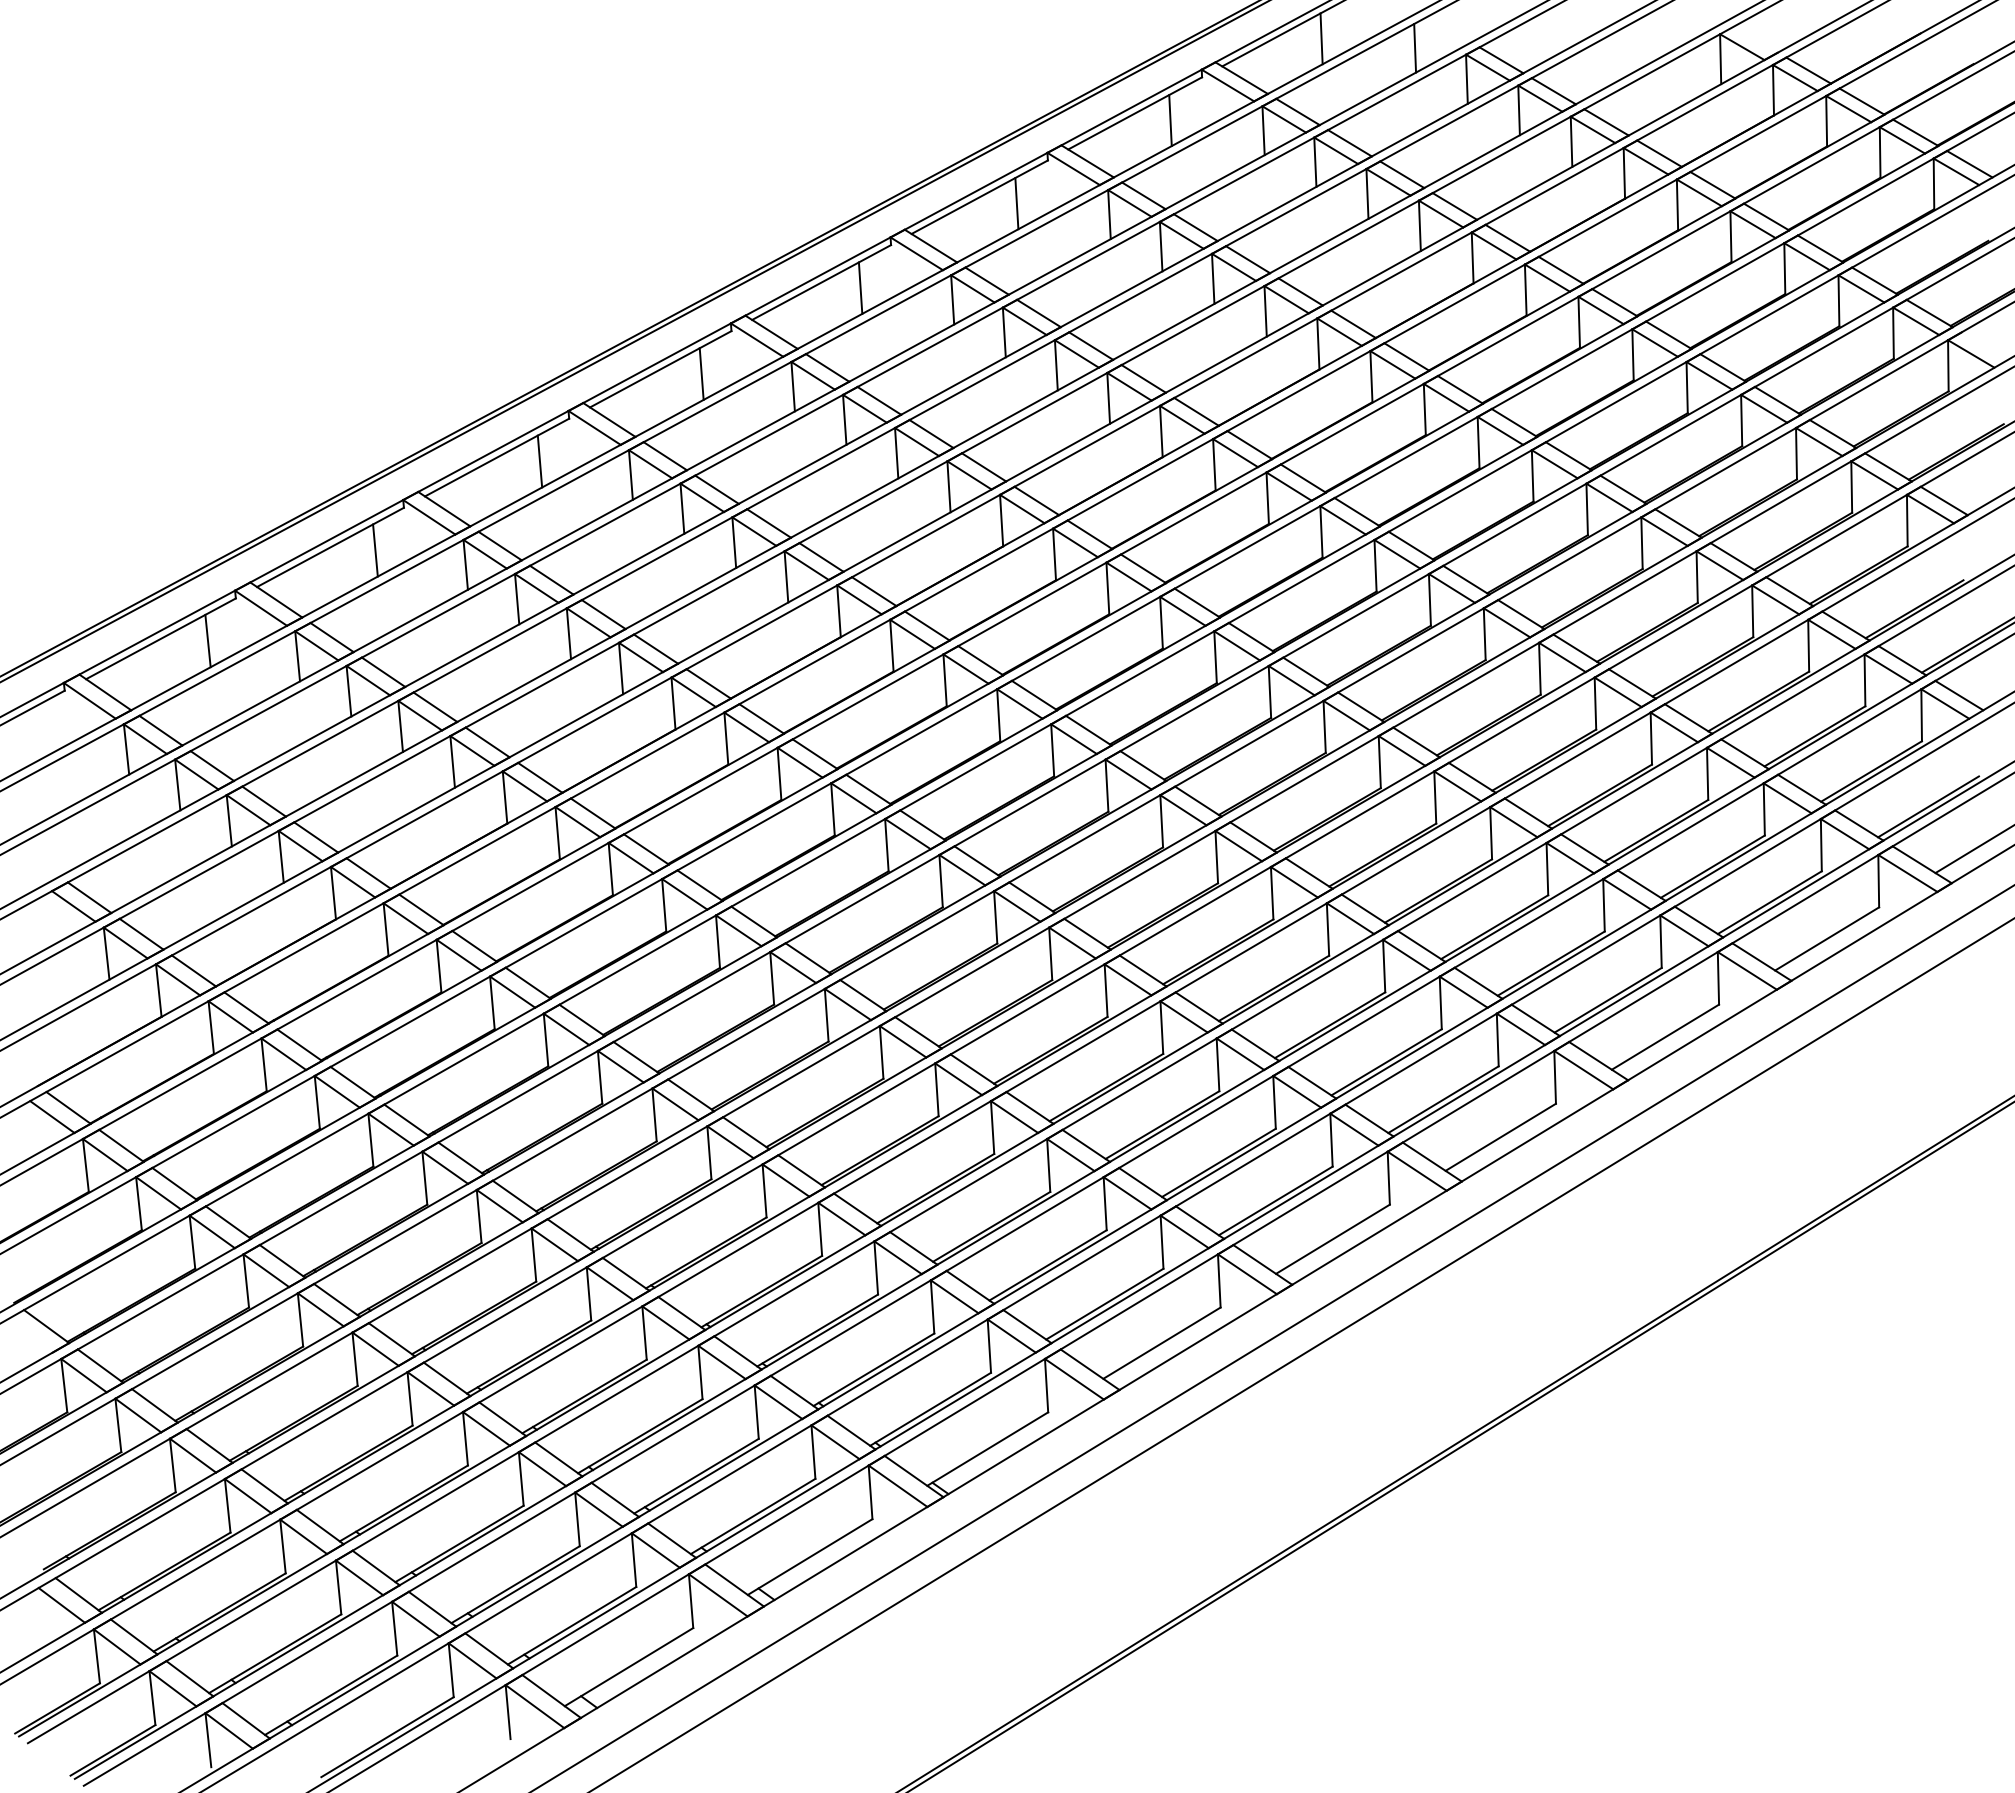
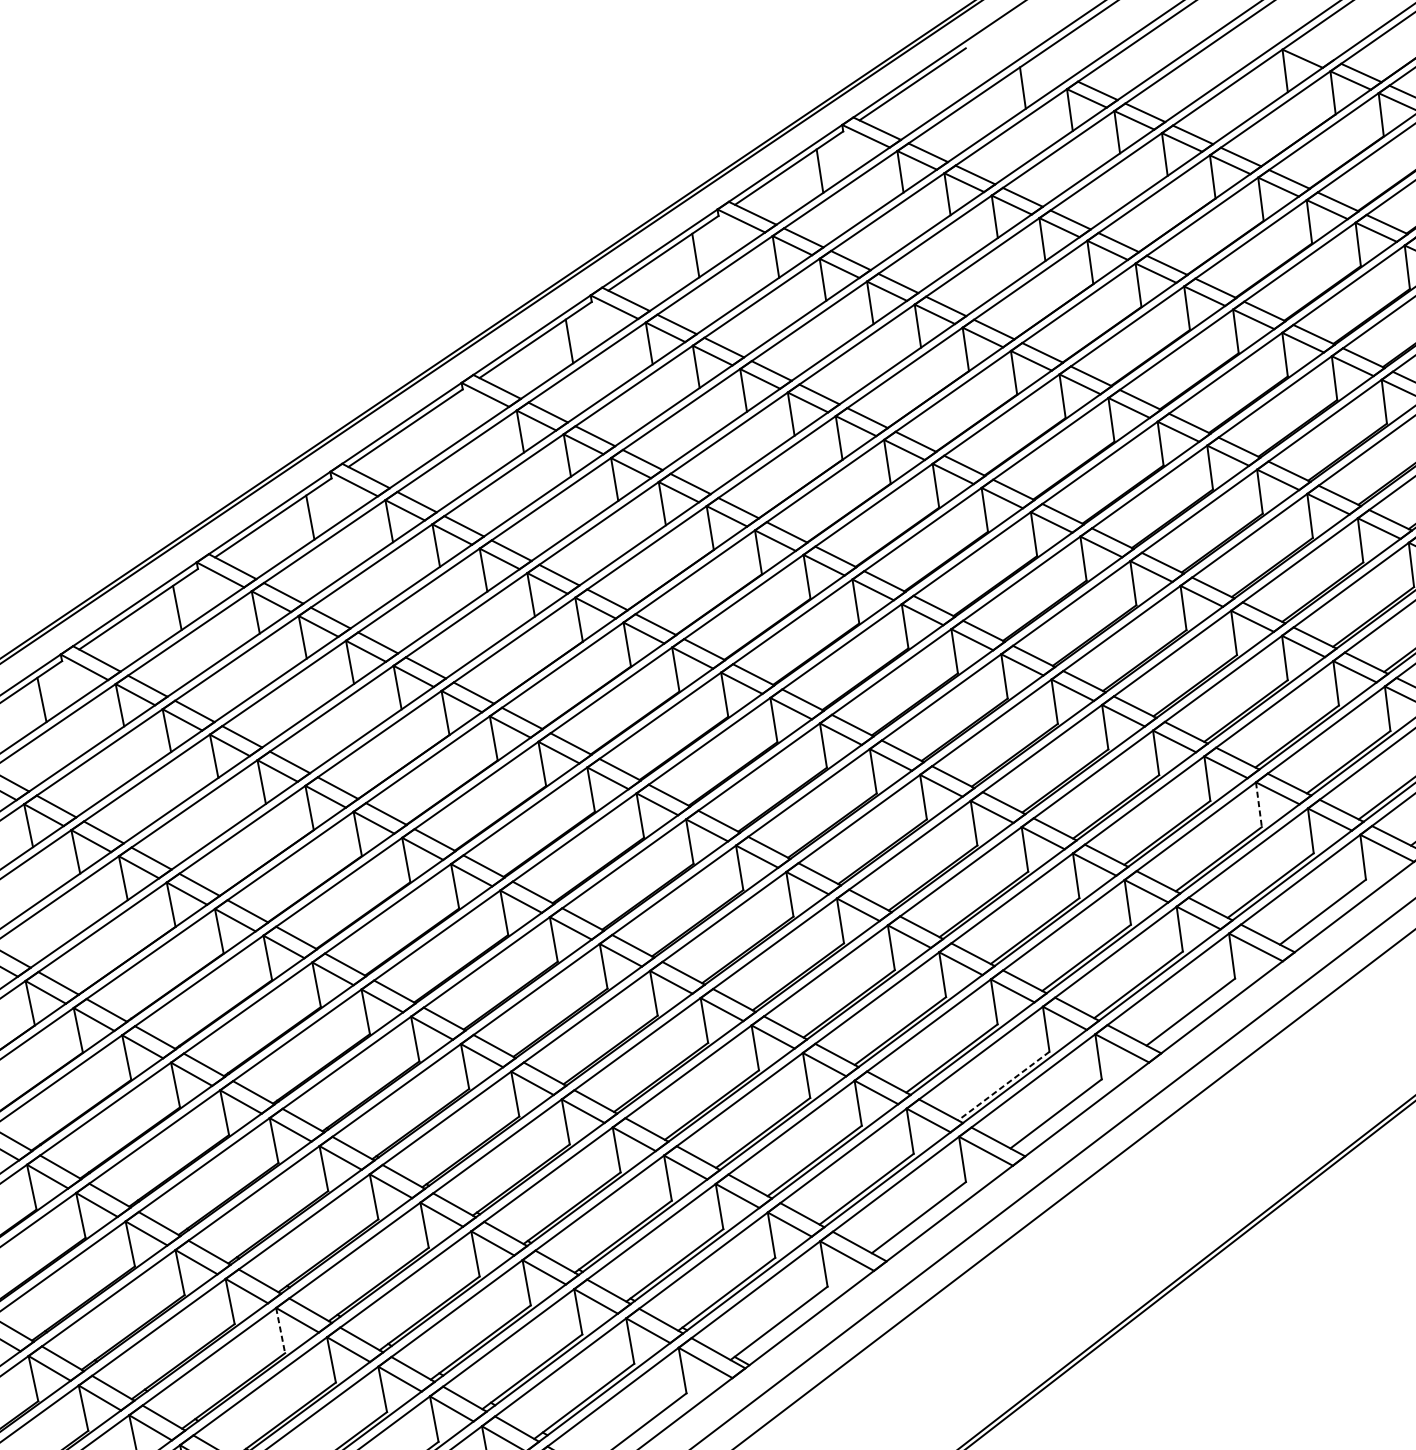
line: (1321, 38) -> (941, 87), removed
line: (701, 373) -> (440, 428), removed
line: (1604, 905) -> (1259, 804), solid -> dashed
line: (1275, 1201) -> (1003, 1086), solid -> dashed
line: (410, 1398) -> (280, 1330), solid -> dashed

